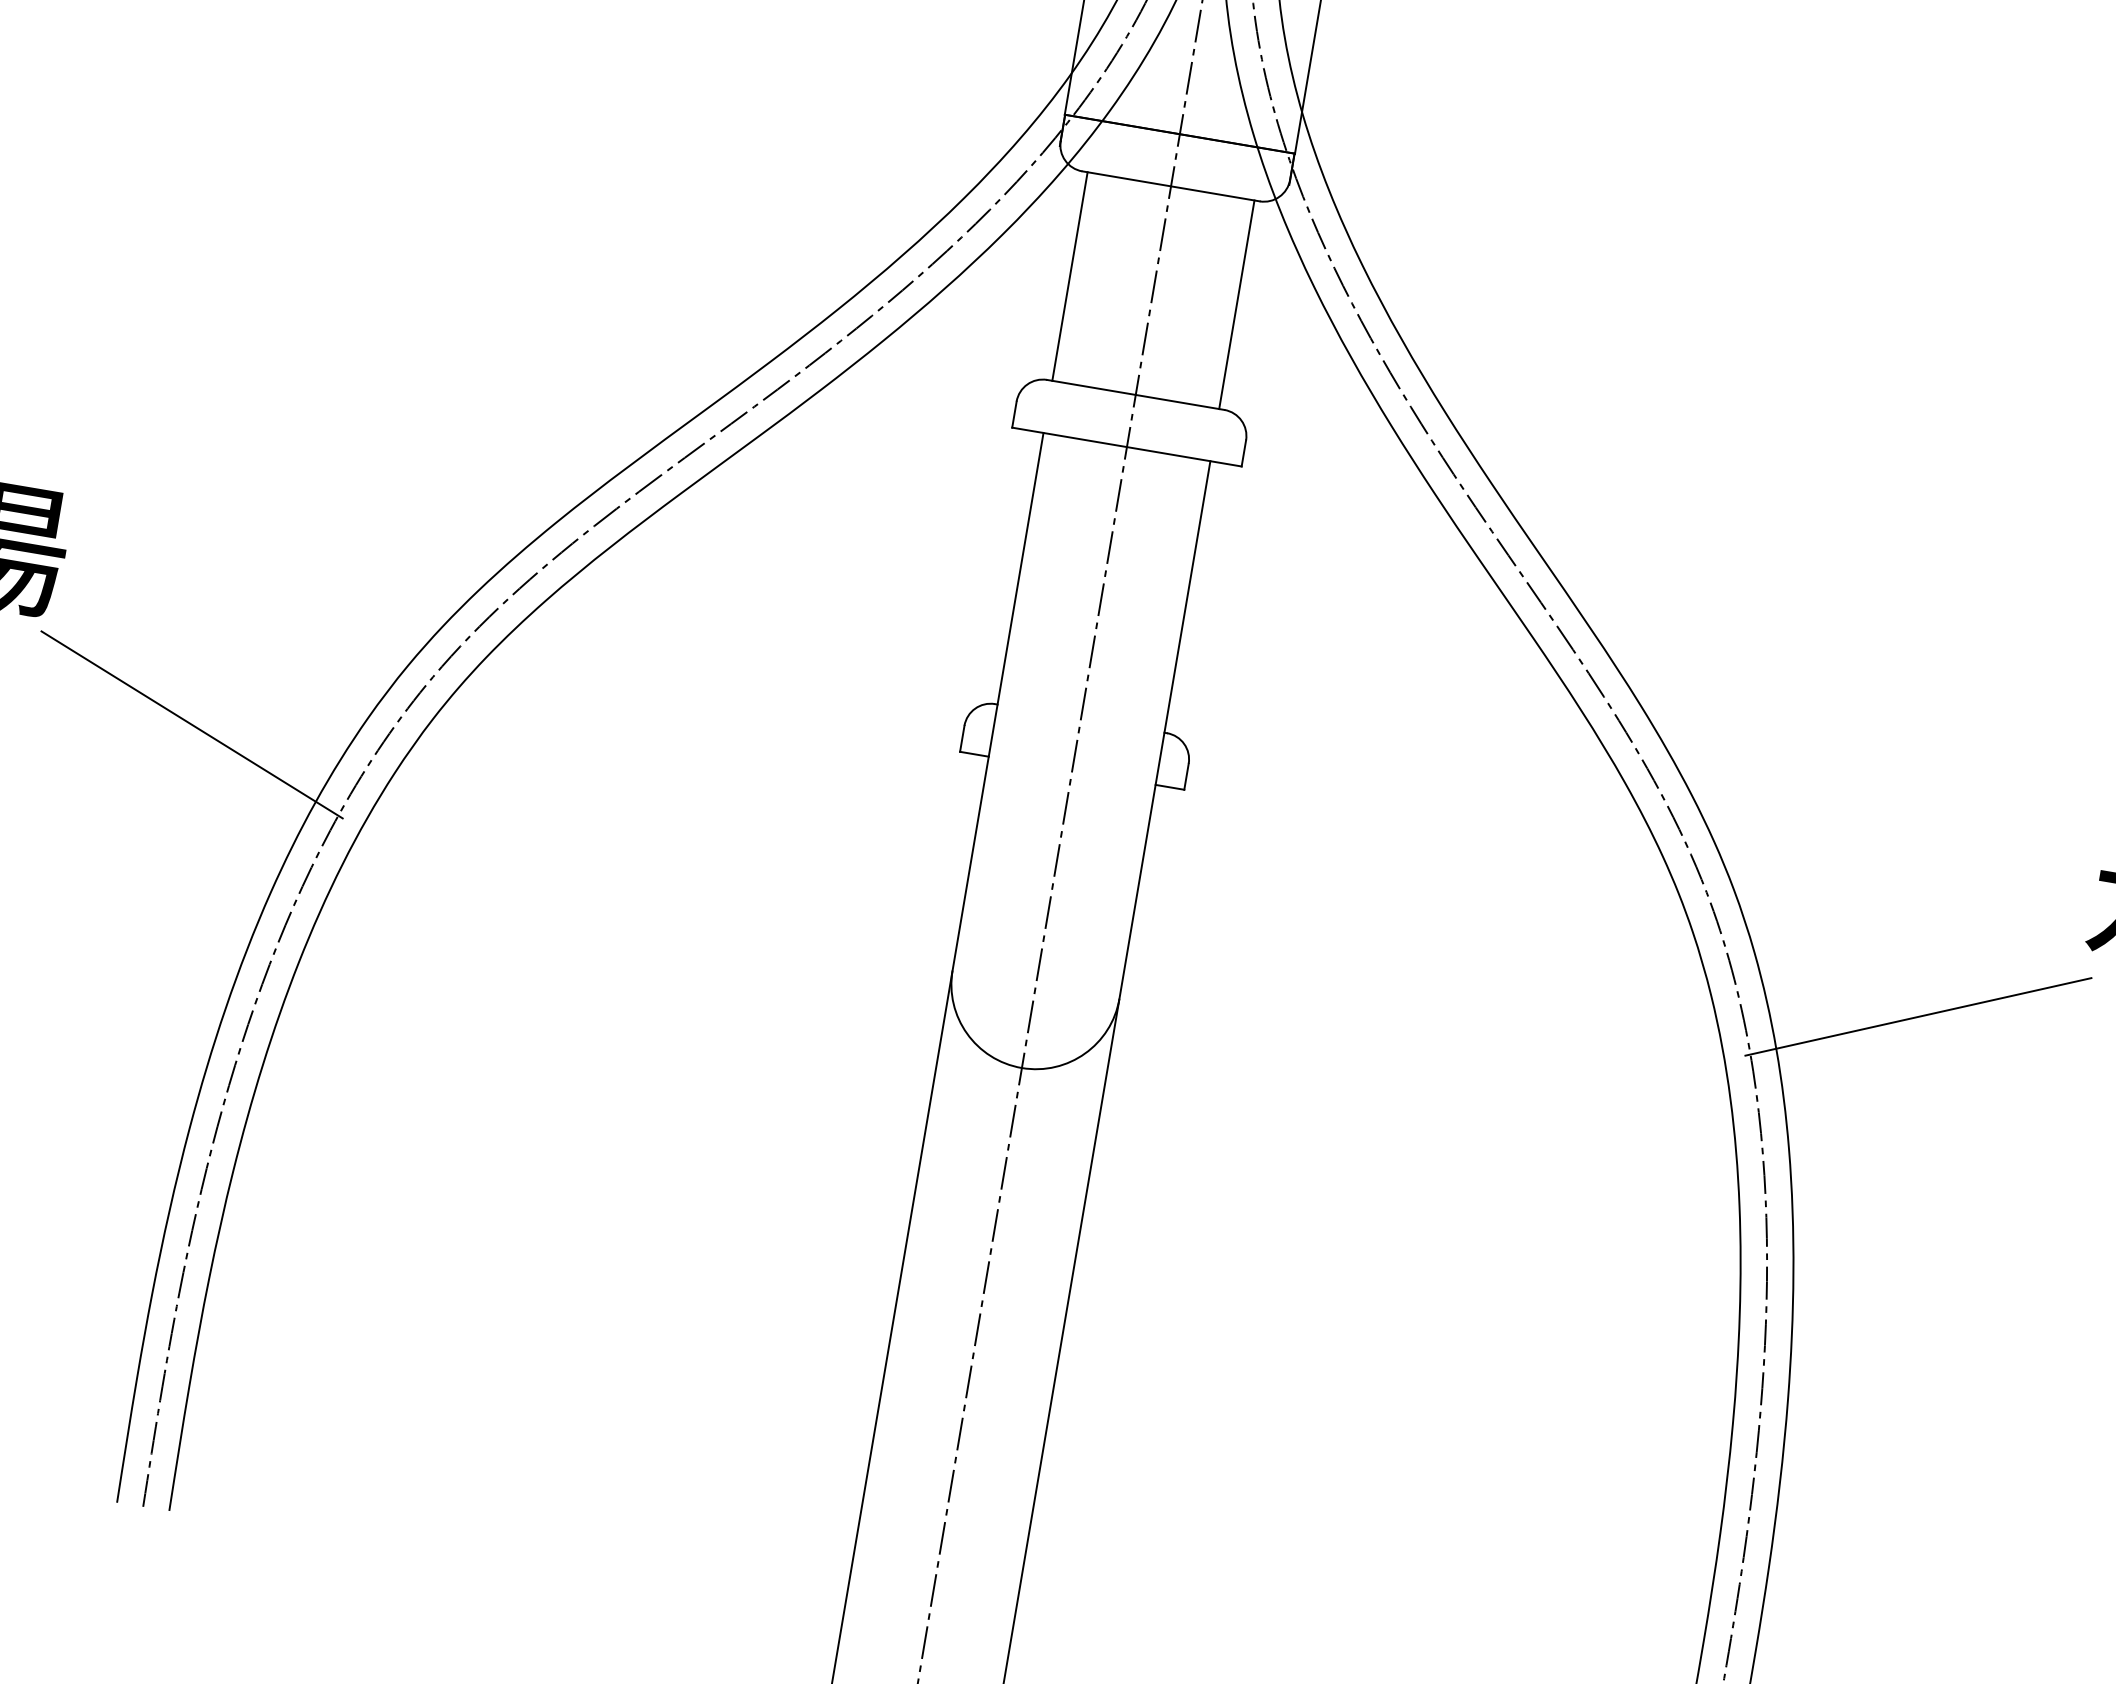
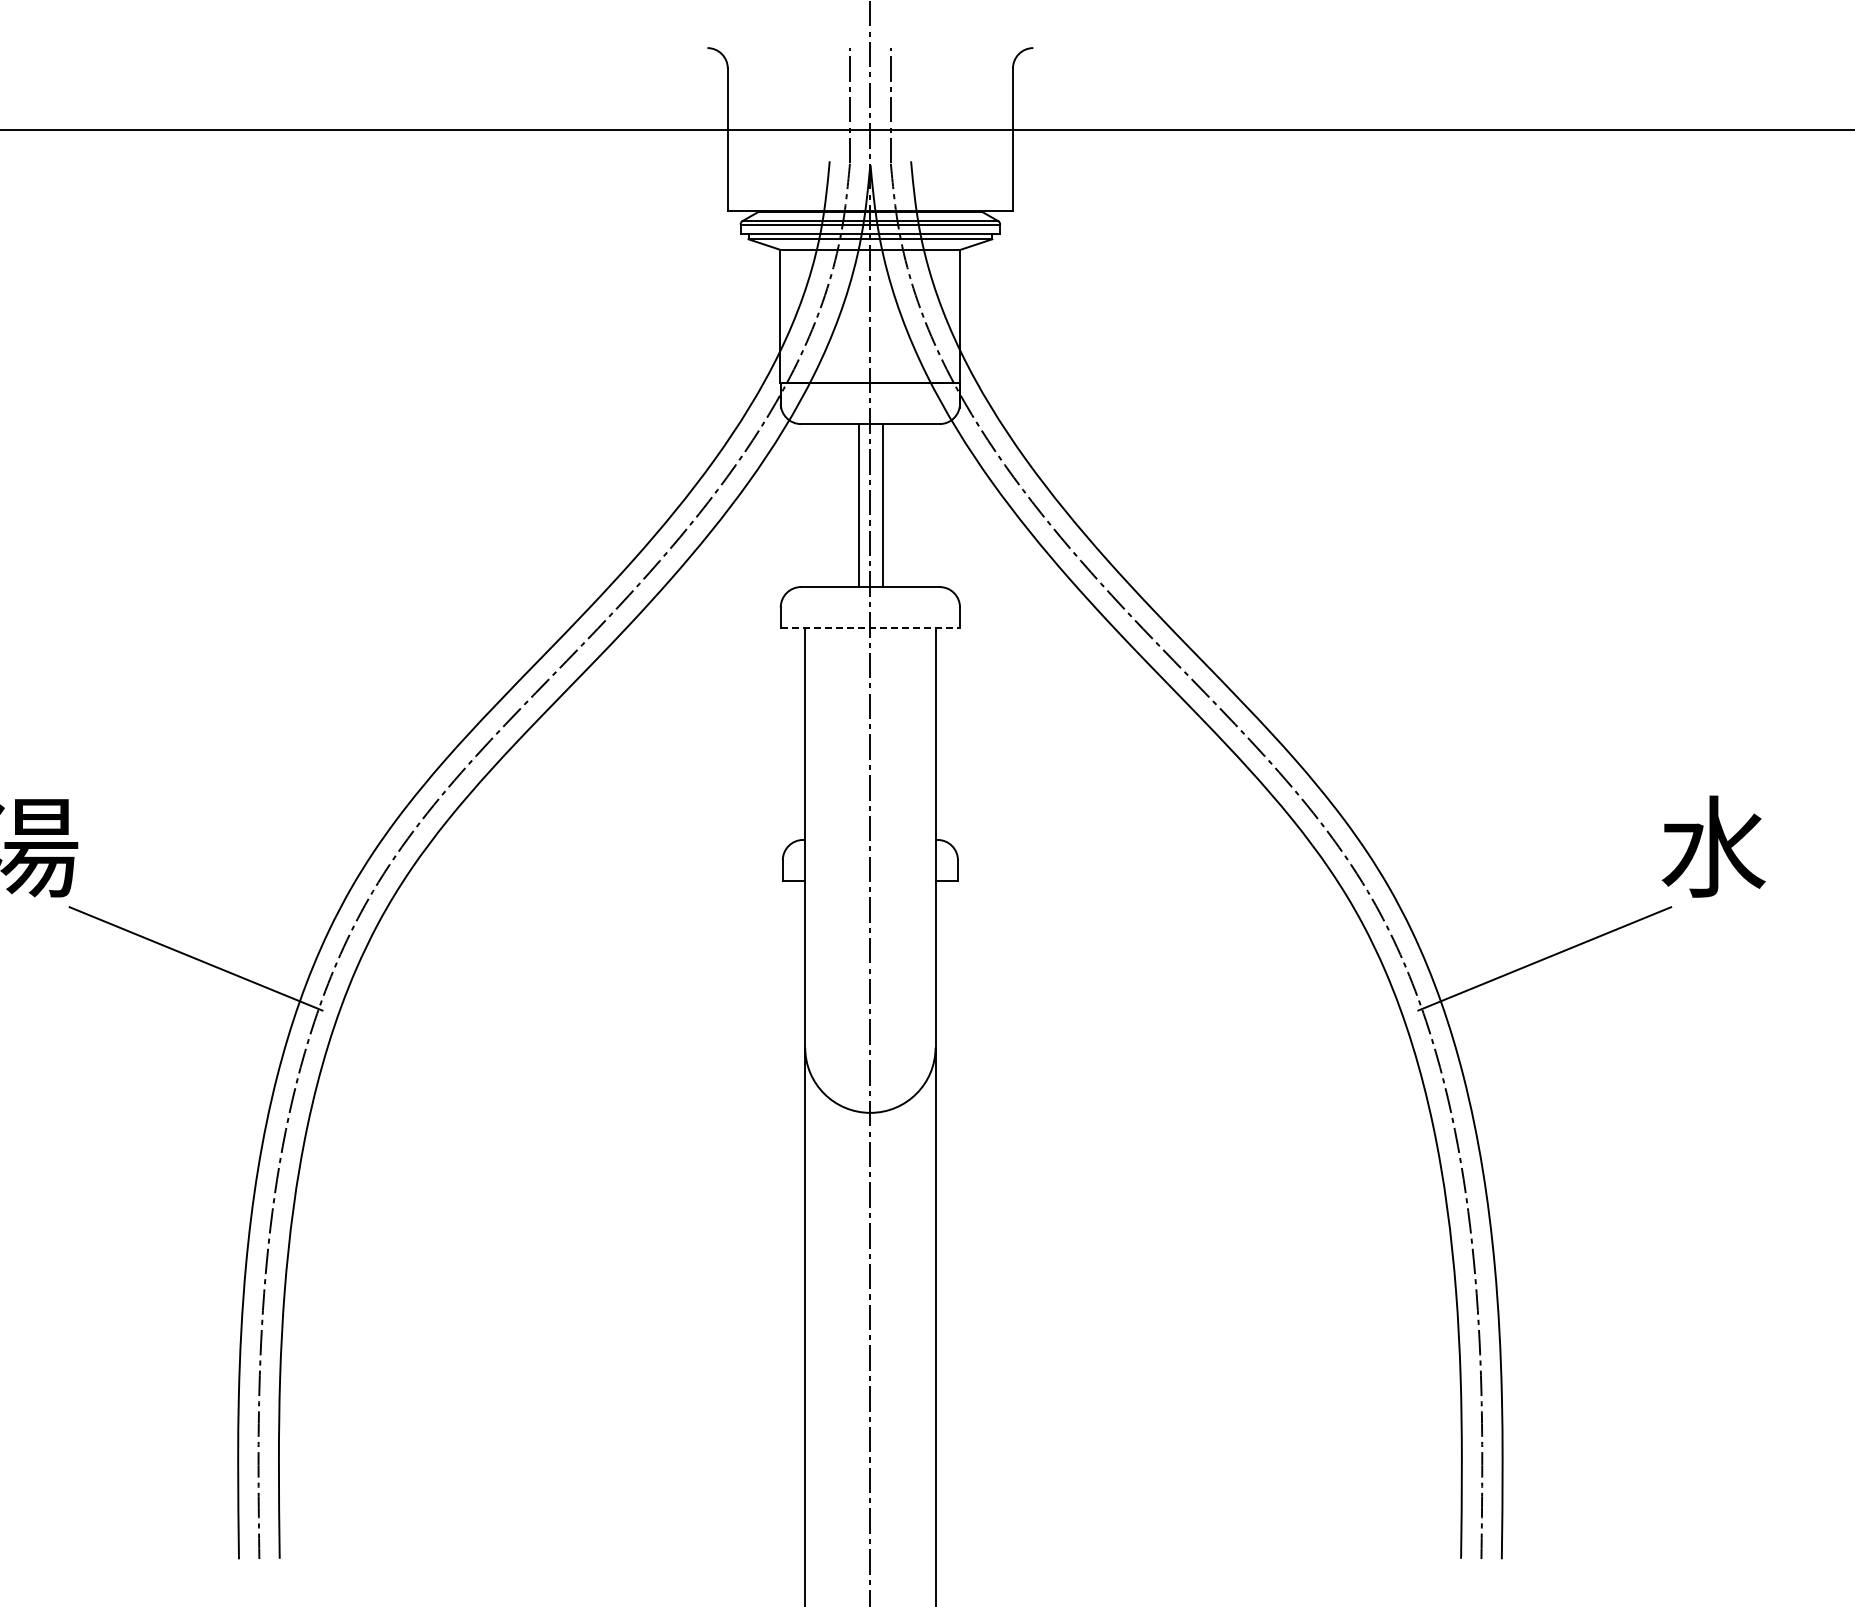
line: (1070, 276) -> (859, 505), moved
line: (1236, 304) -> (882, 505), moved
line: (1127, 446) -> (870, 627), solid -> dashed

